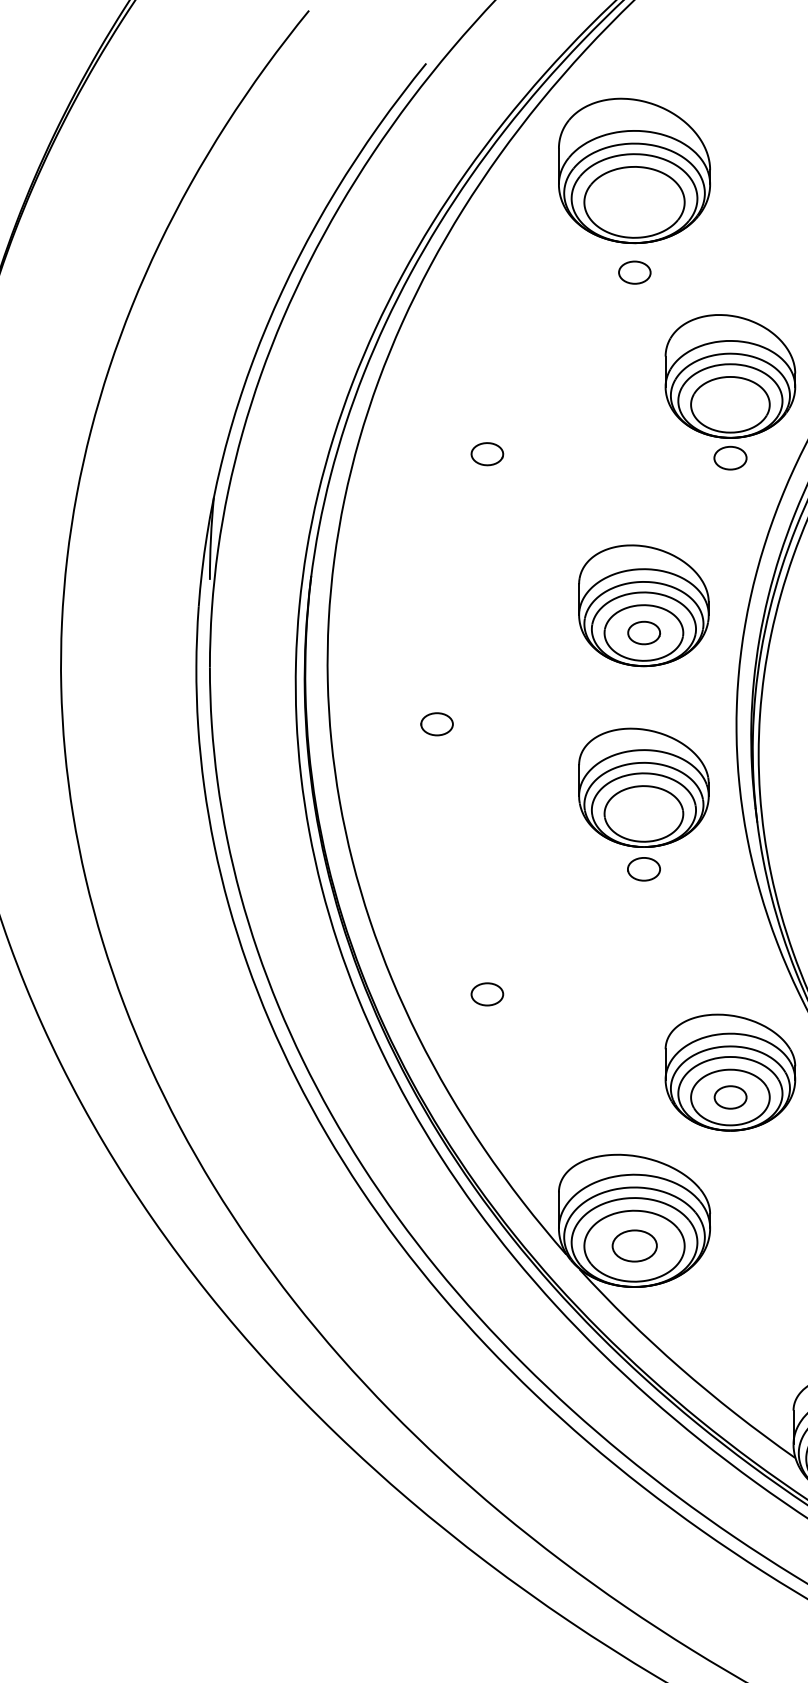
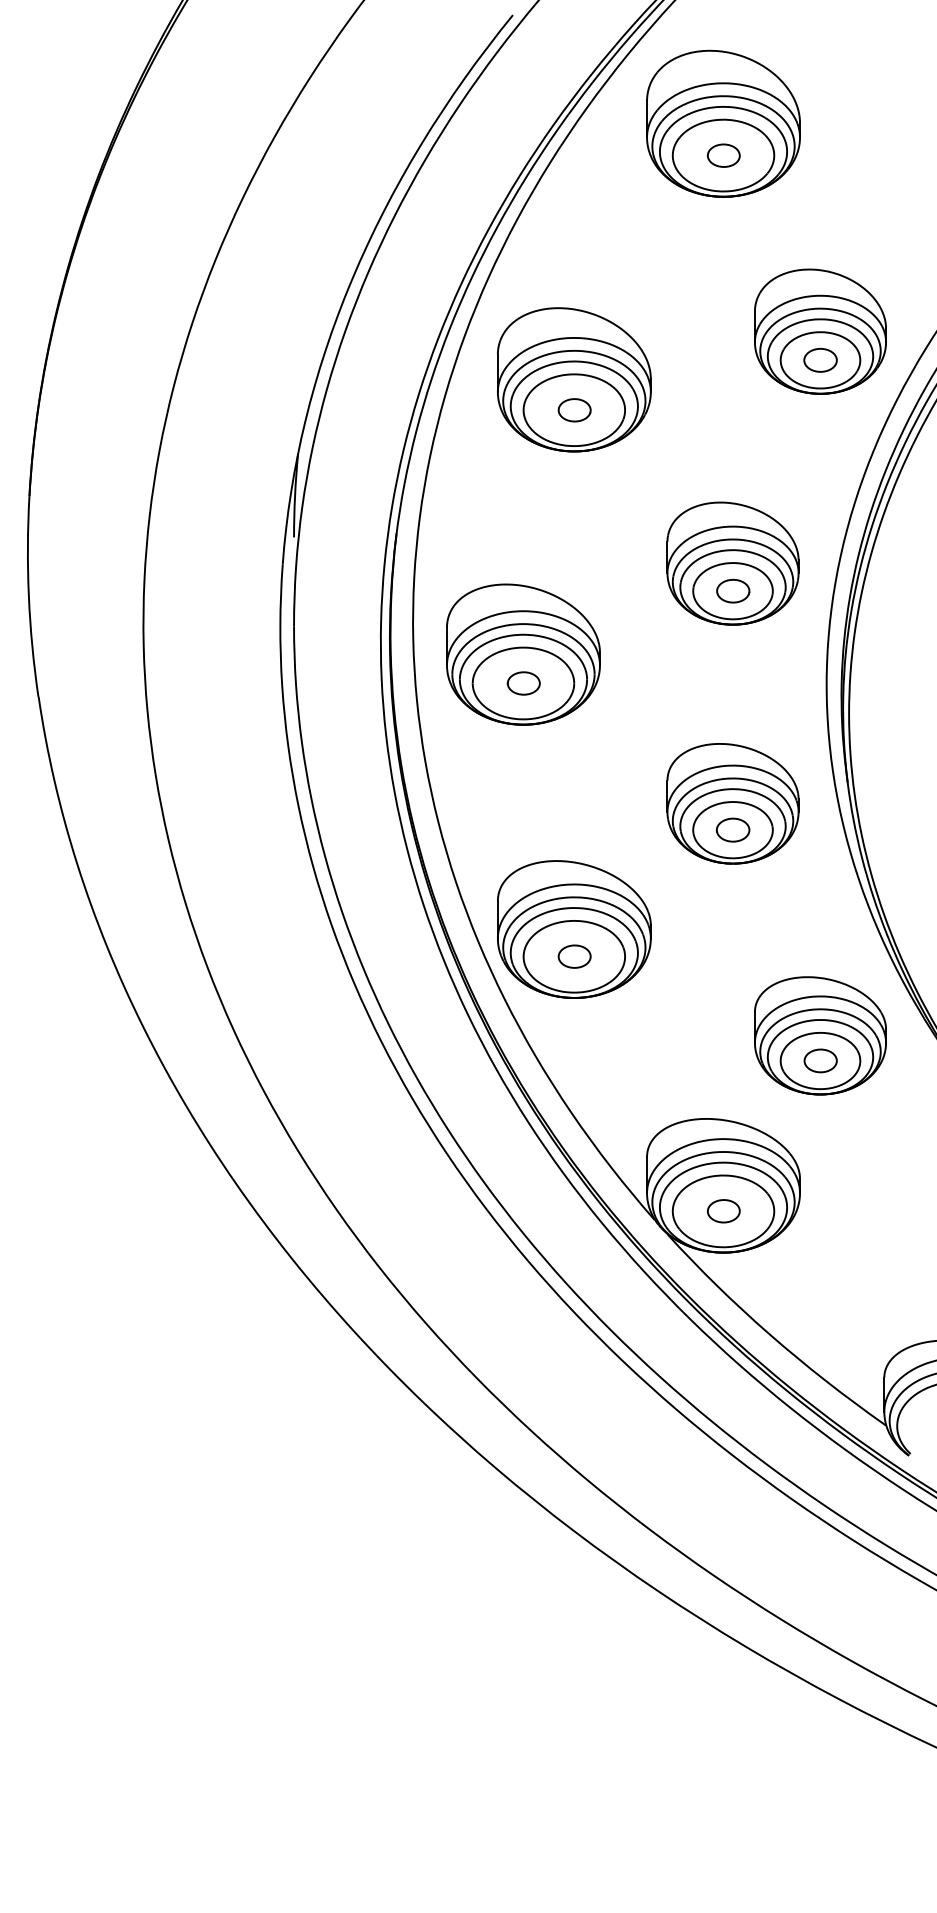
part: (634, 272) -> (723, 155), moved
part: (487, 423) -> (574, 379), added
part: (730, 458) -> (820, 360), moved
part: (436, 695) -> (523, 654), added
part: (643, 787) -> (732, 803), moved
part: (487, 967) -> (574, 929), added
part: (634, 1246) -> (723, 1211), size x0.71

